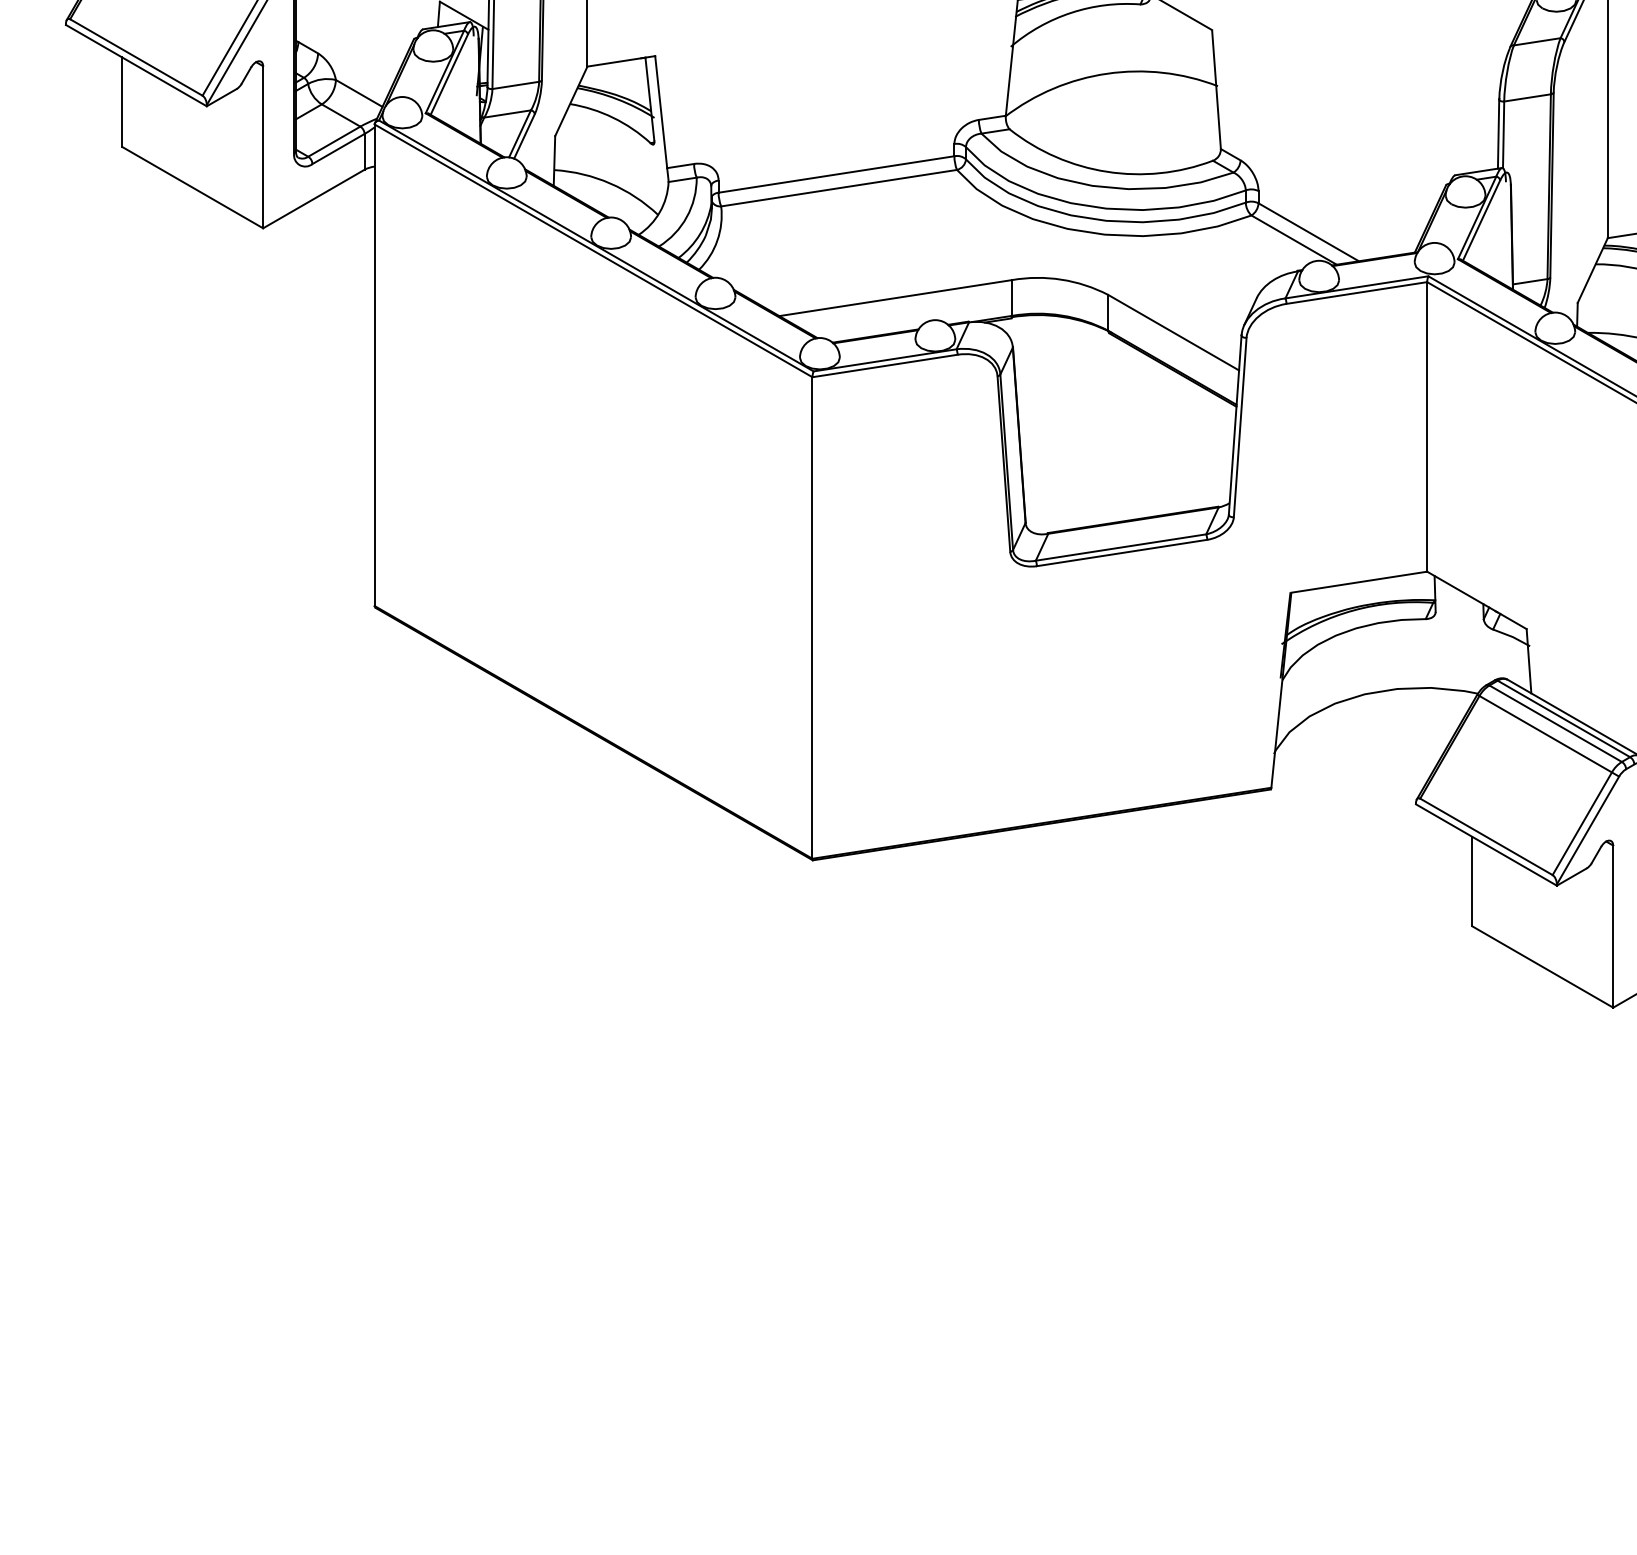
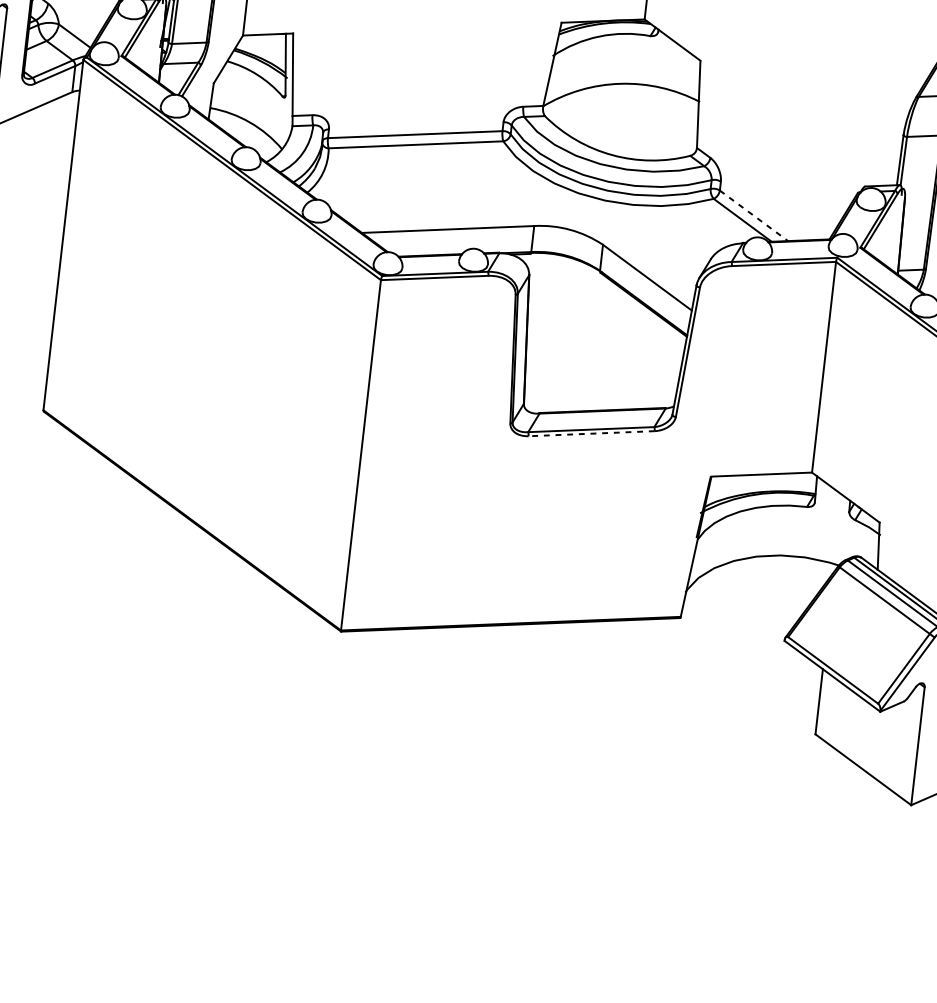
line: (1308, 232) -> (753, 215), solid -> dashed
line: (1121, 553) -> (591, 434), solid -> dashed

